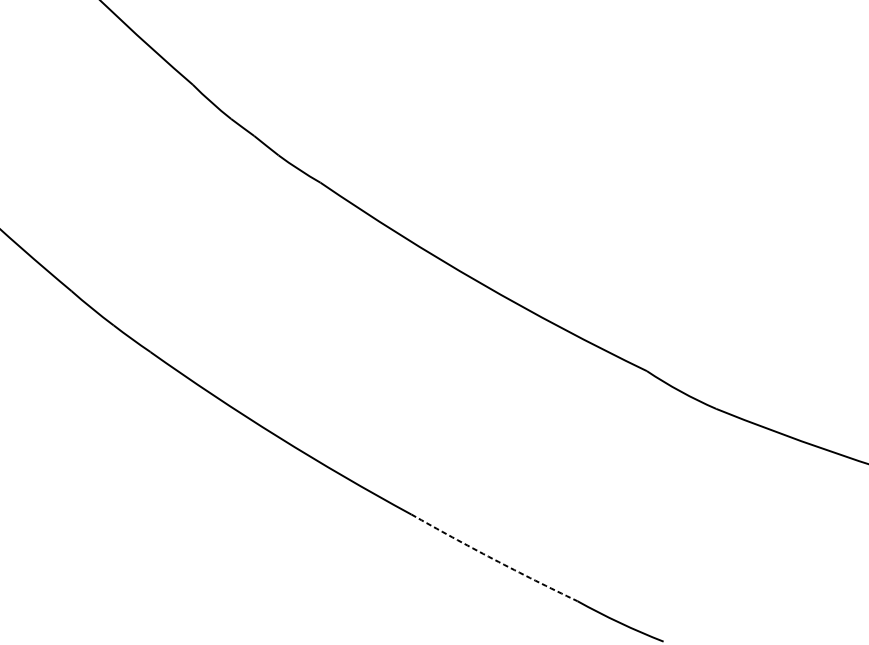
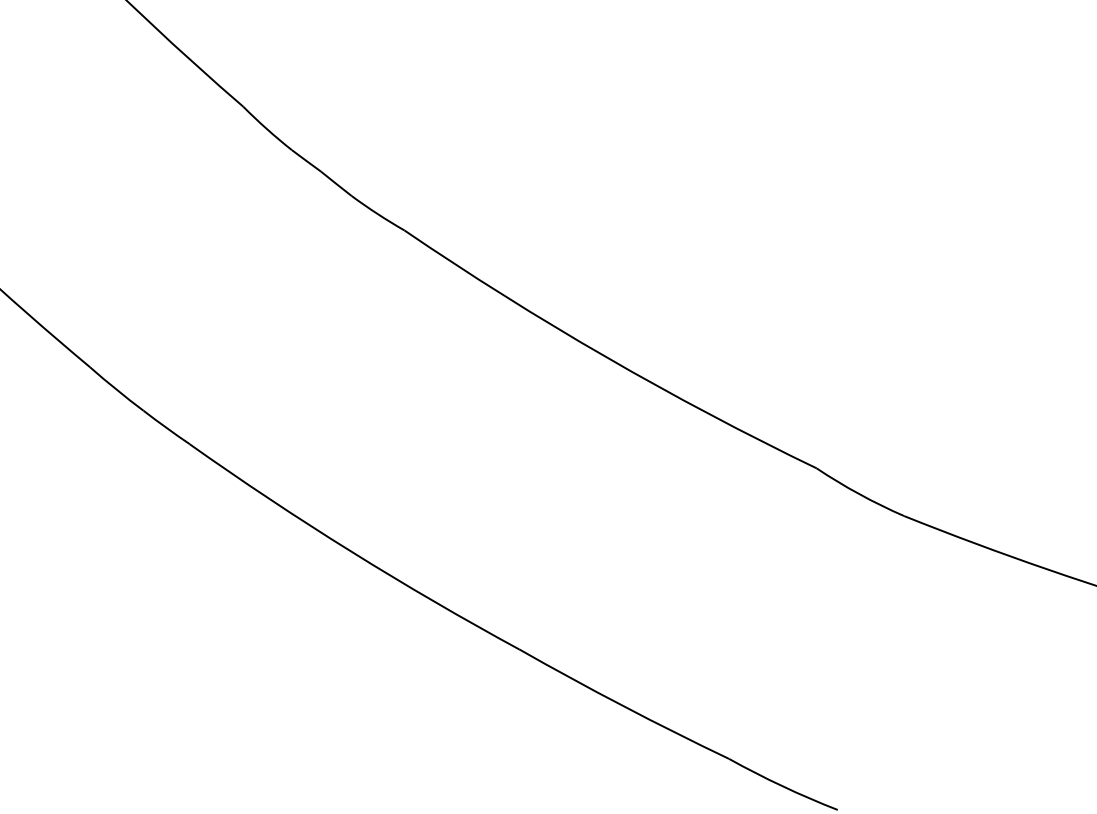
arc: (493, 559) -> (623, 706), dashed -> solid

